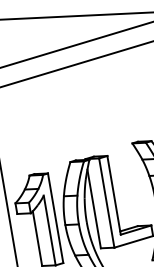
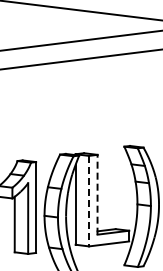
line: (113, 195) -> (97, 194), solid -> dashed
line: (107, 203) -> (89, 201), solid -> dashed

